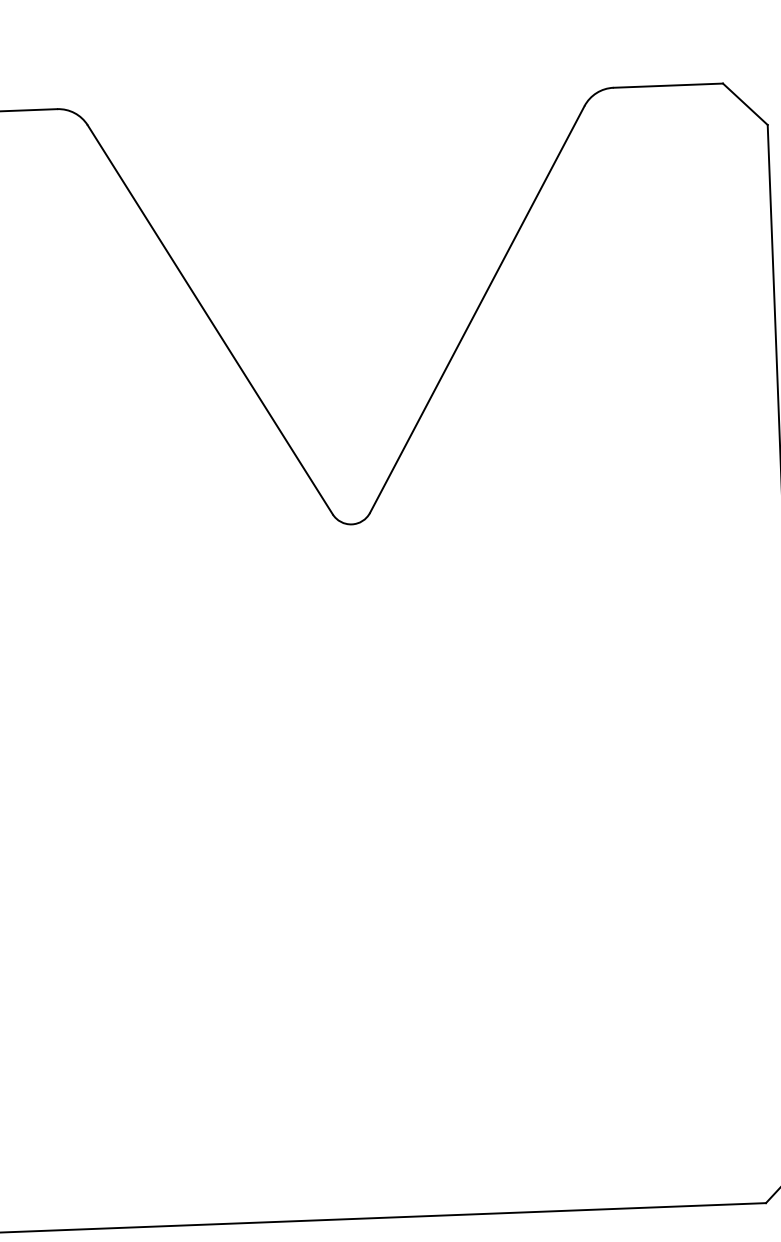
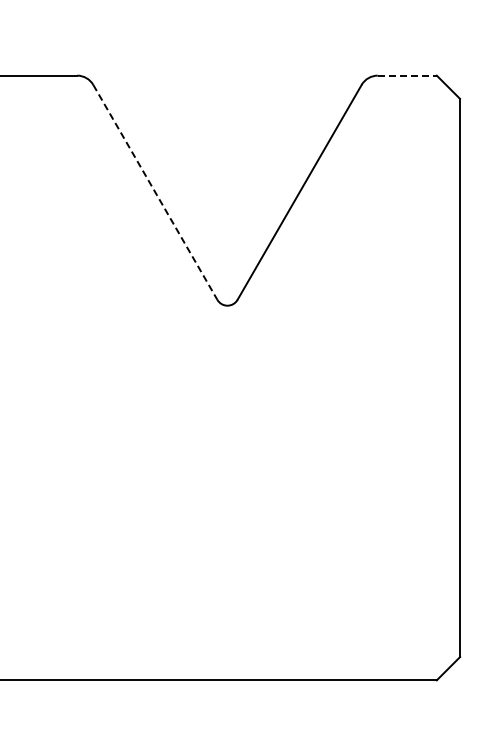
line: (668, 85) -> (407, 75), solid -> dashed
line: (210, 319) -> (155, 192), solid -> dashed

